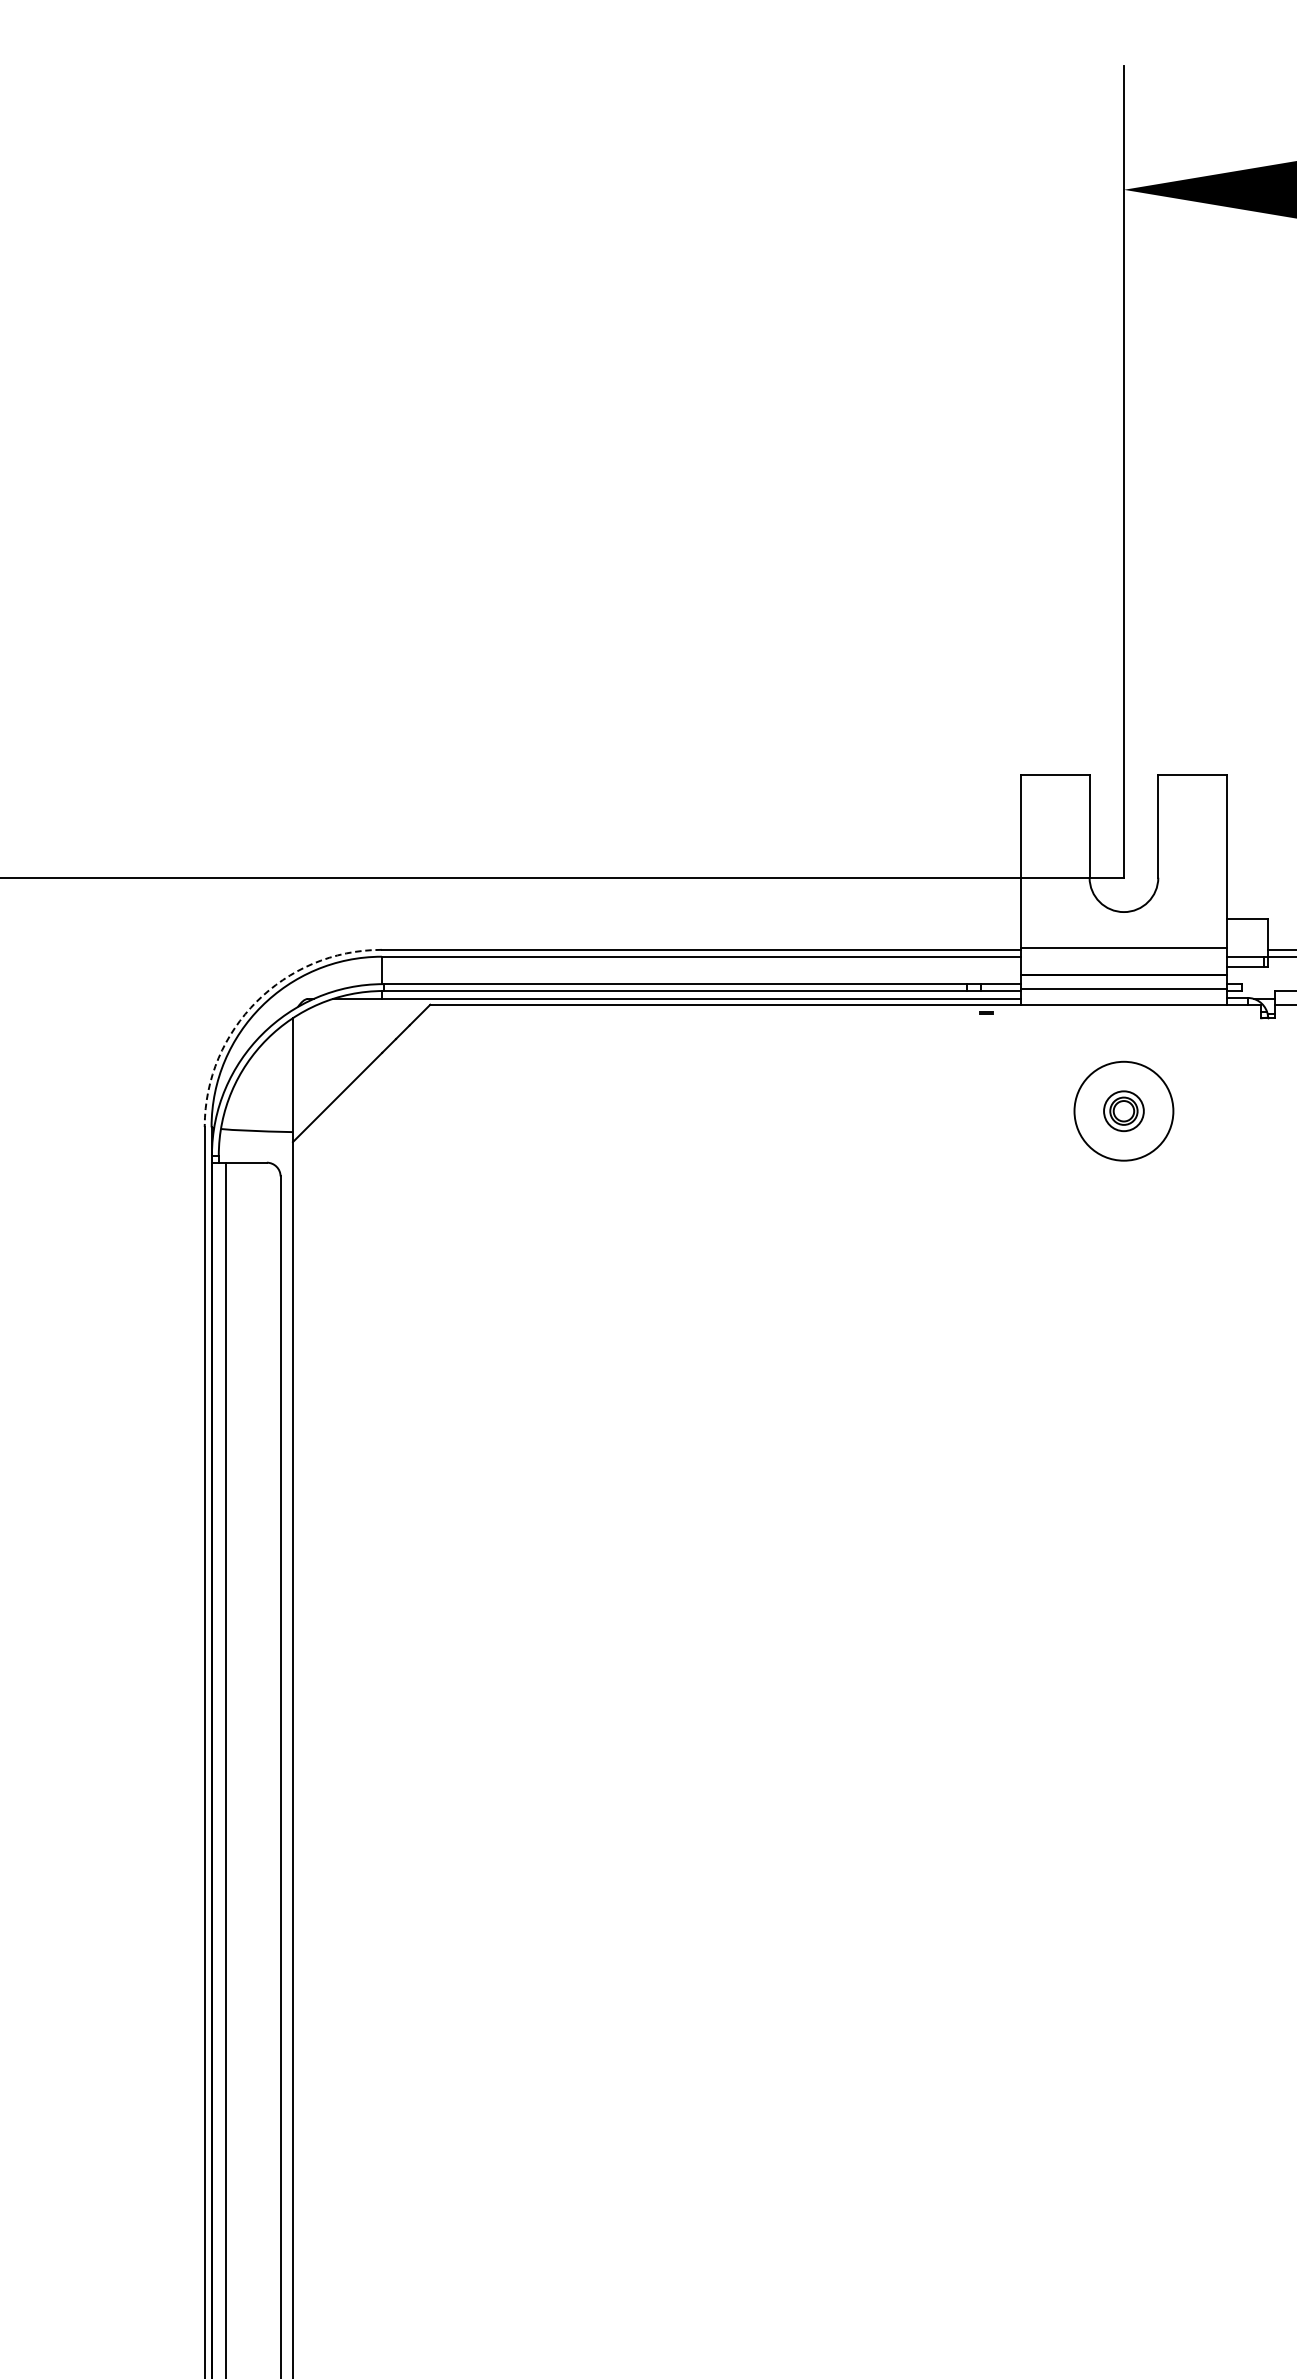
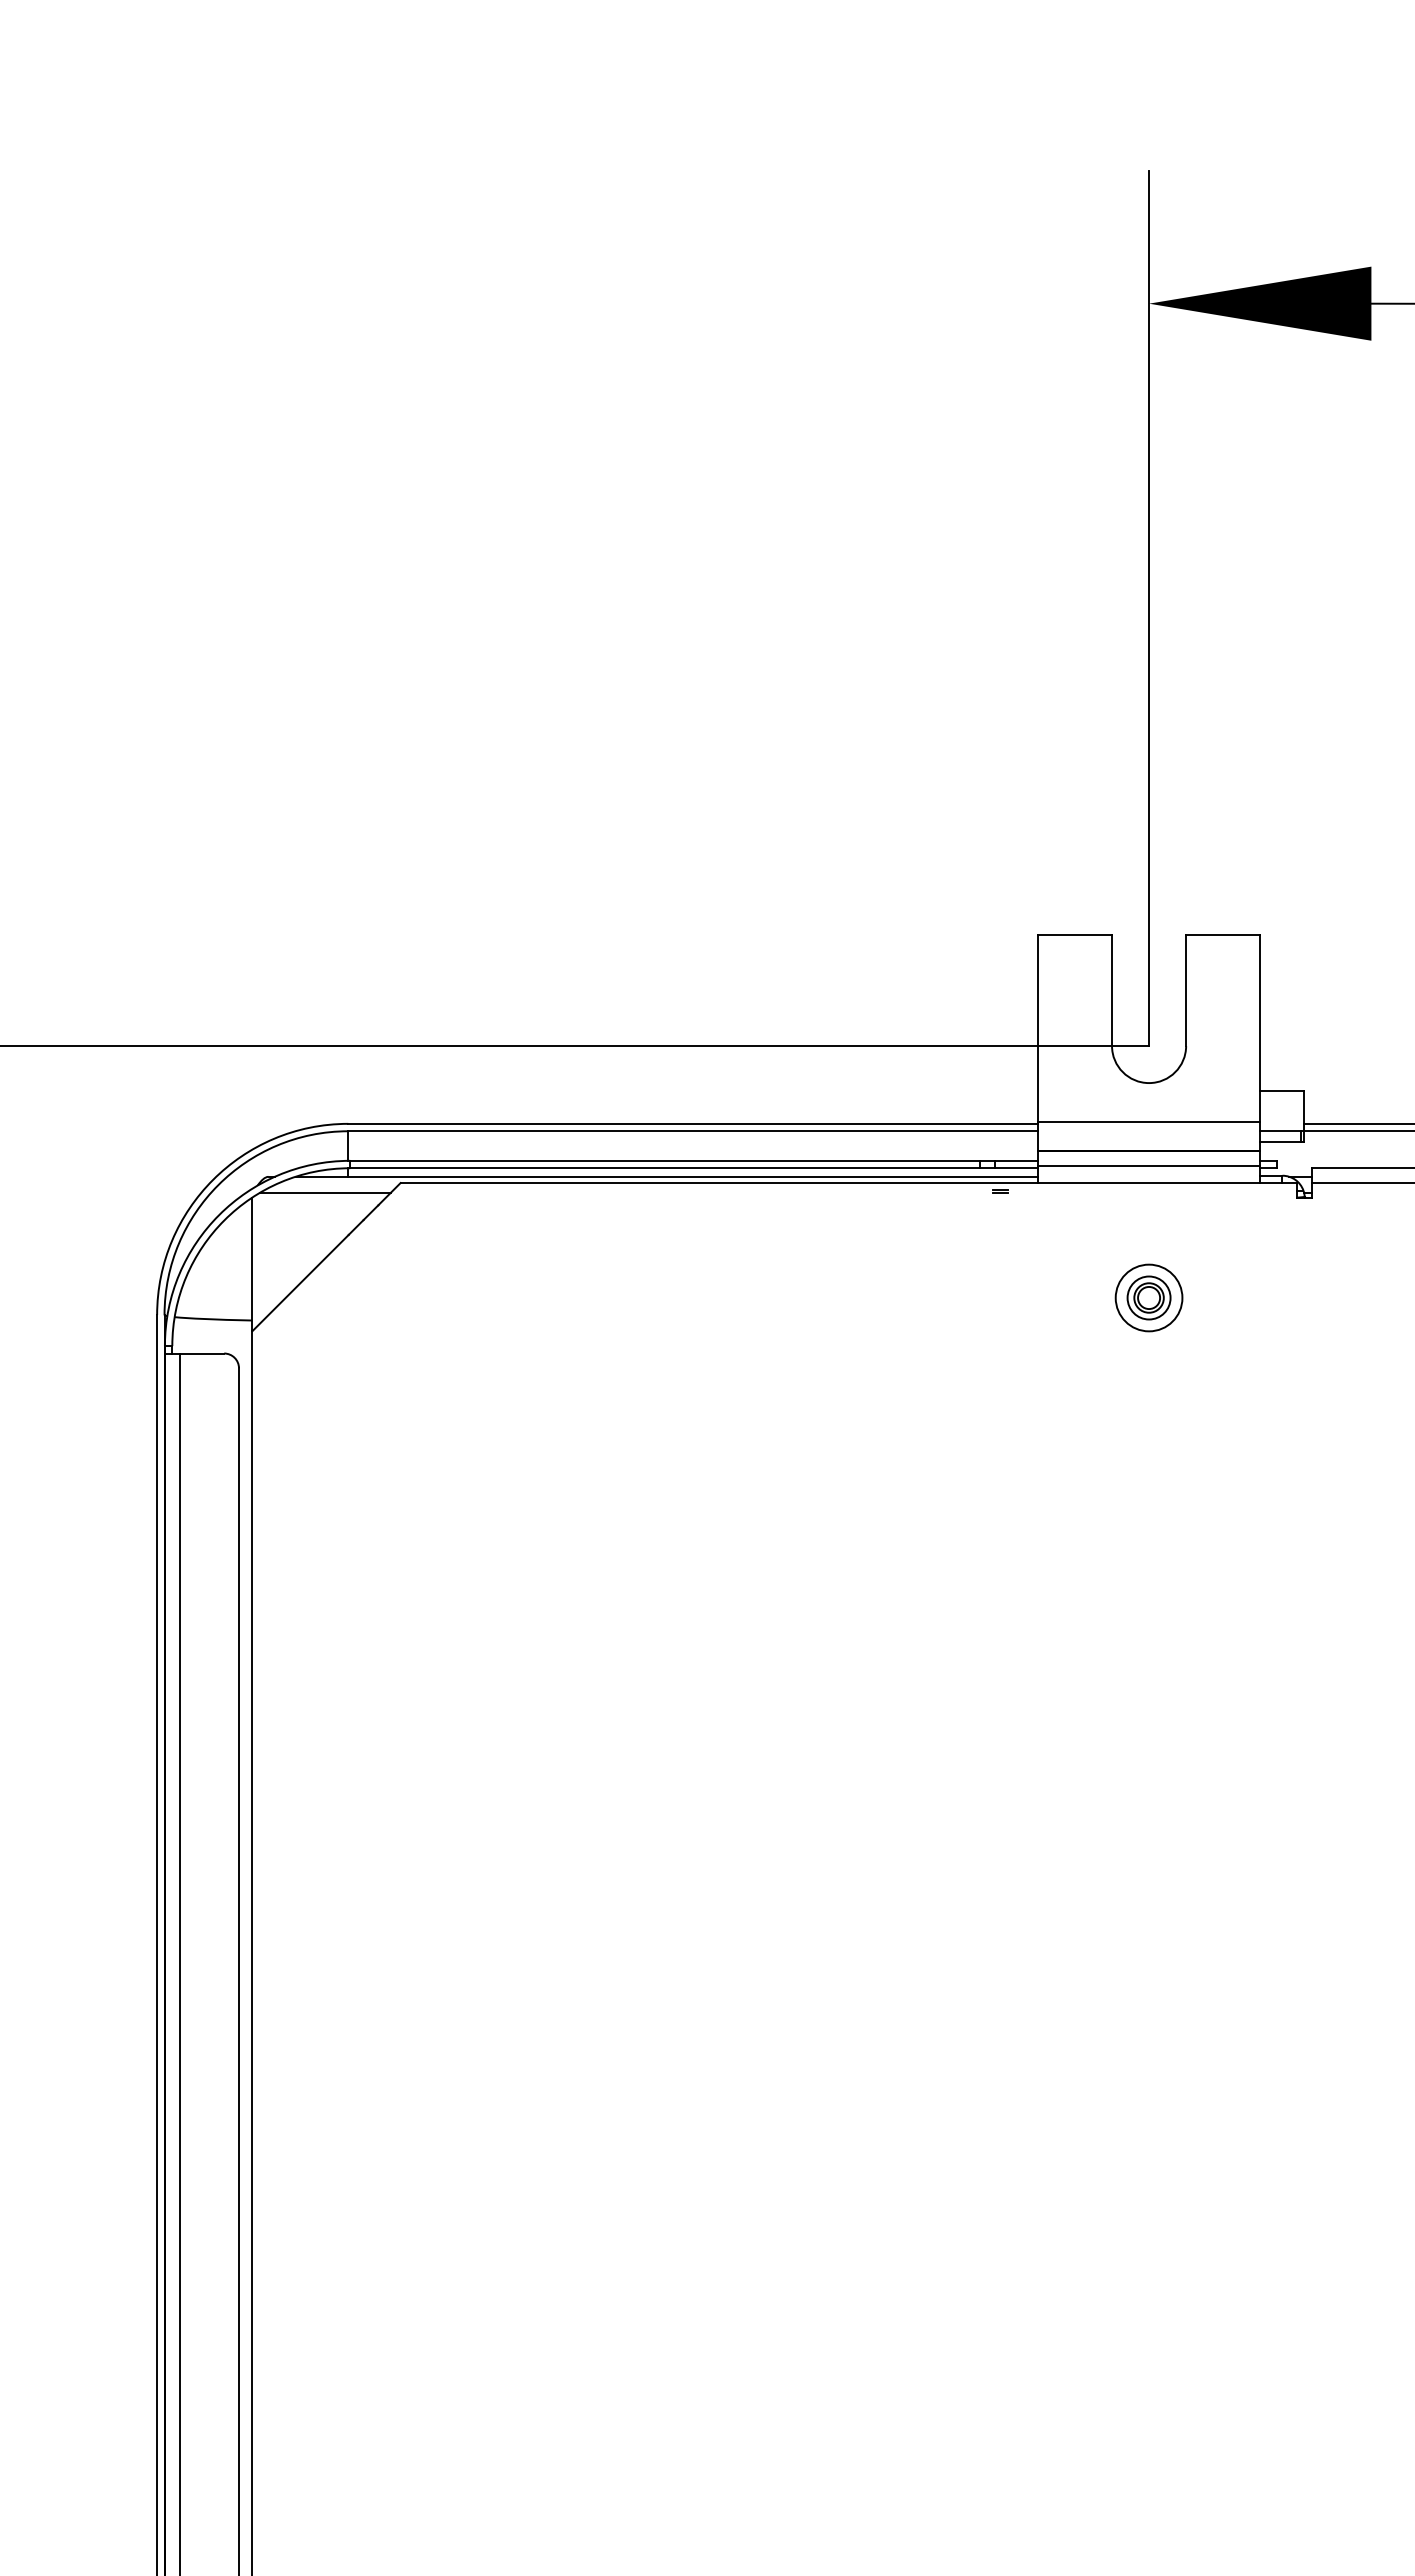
arc: (256, 1001) -> (213, 1179), dashed -> solid
line: (359, 1014) -> (324, 1193), added
circle: (1123, 1110) -> (1148, 1297), size x0.62

